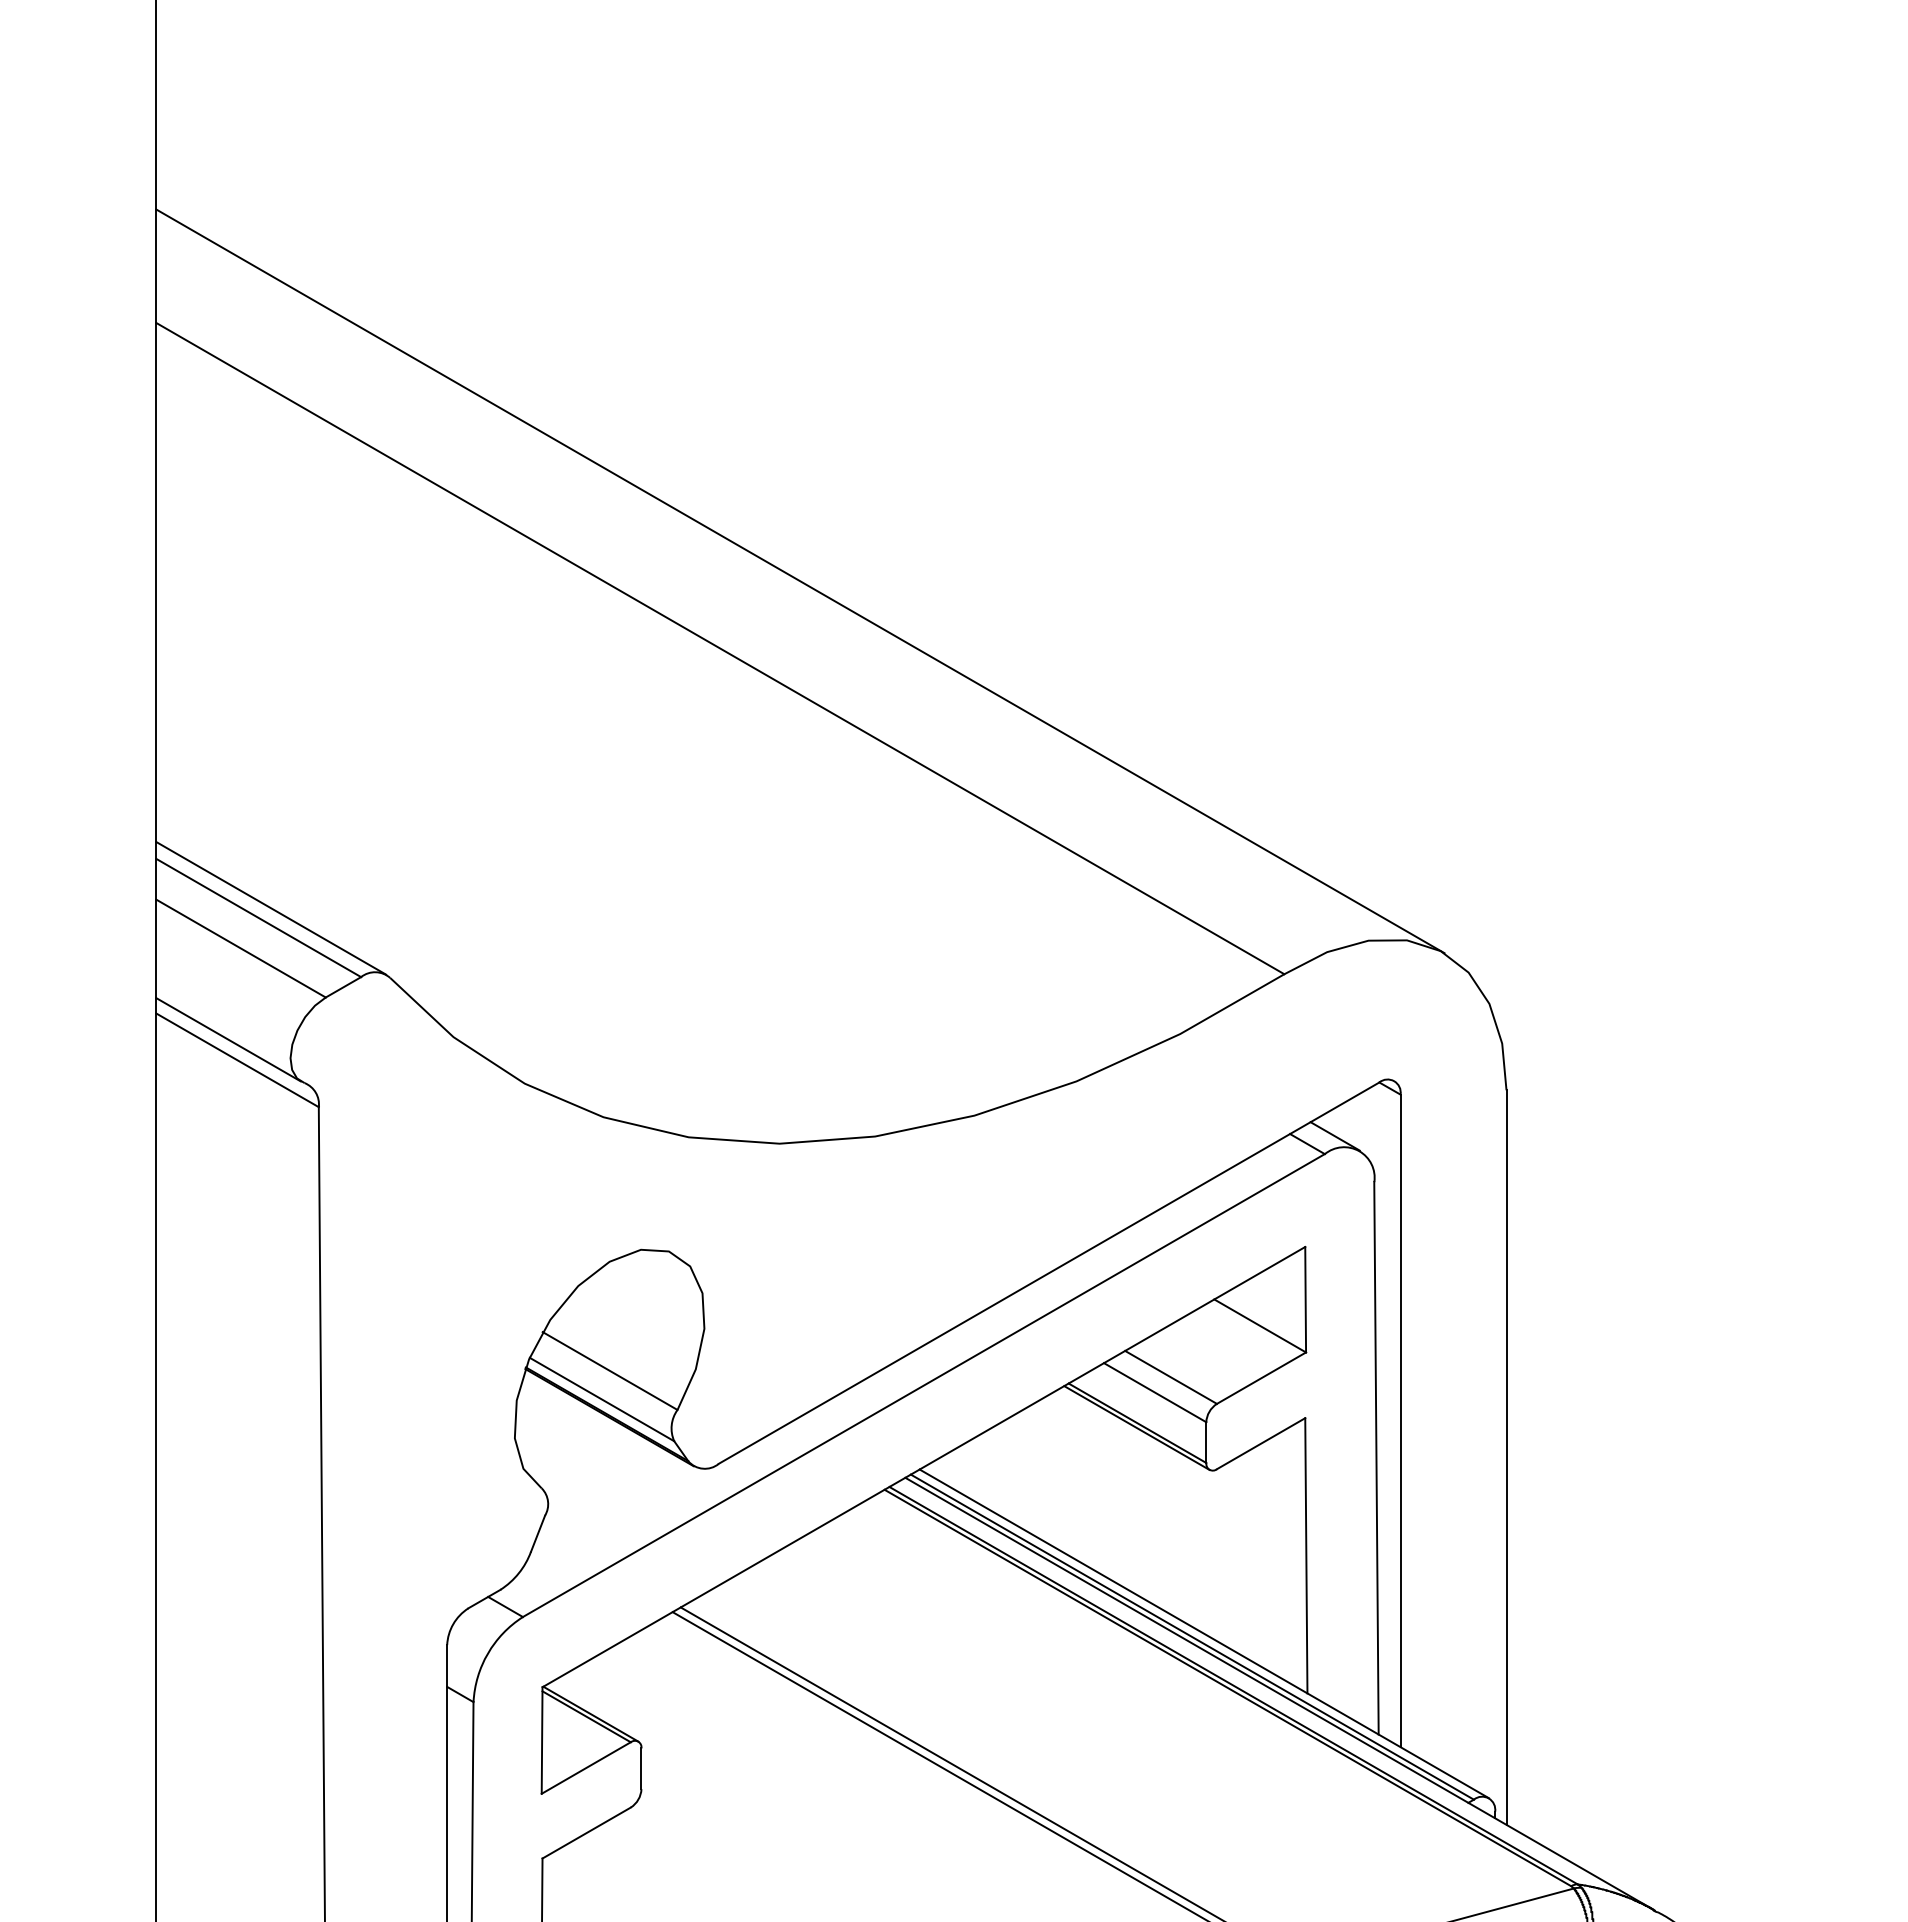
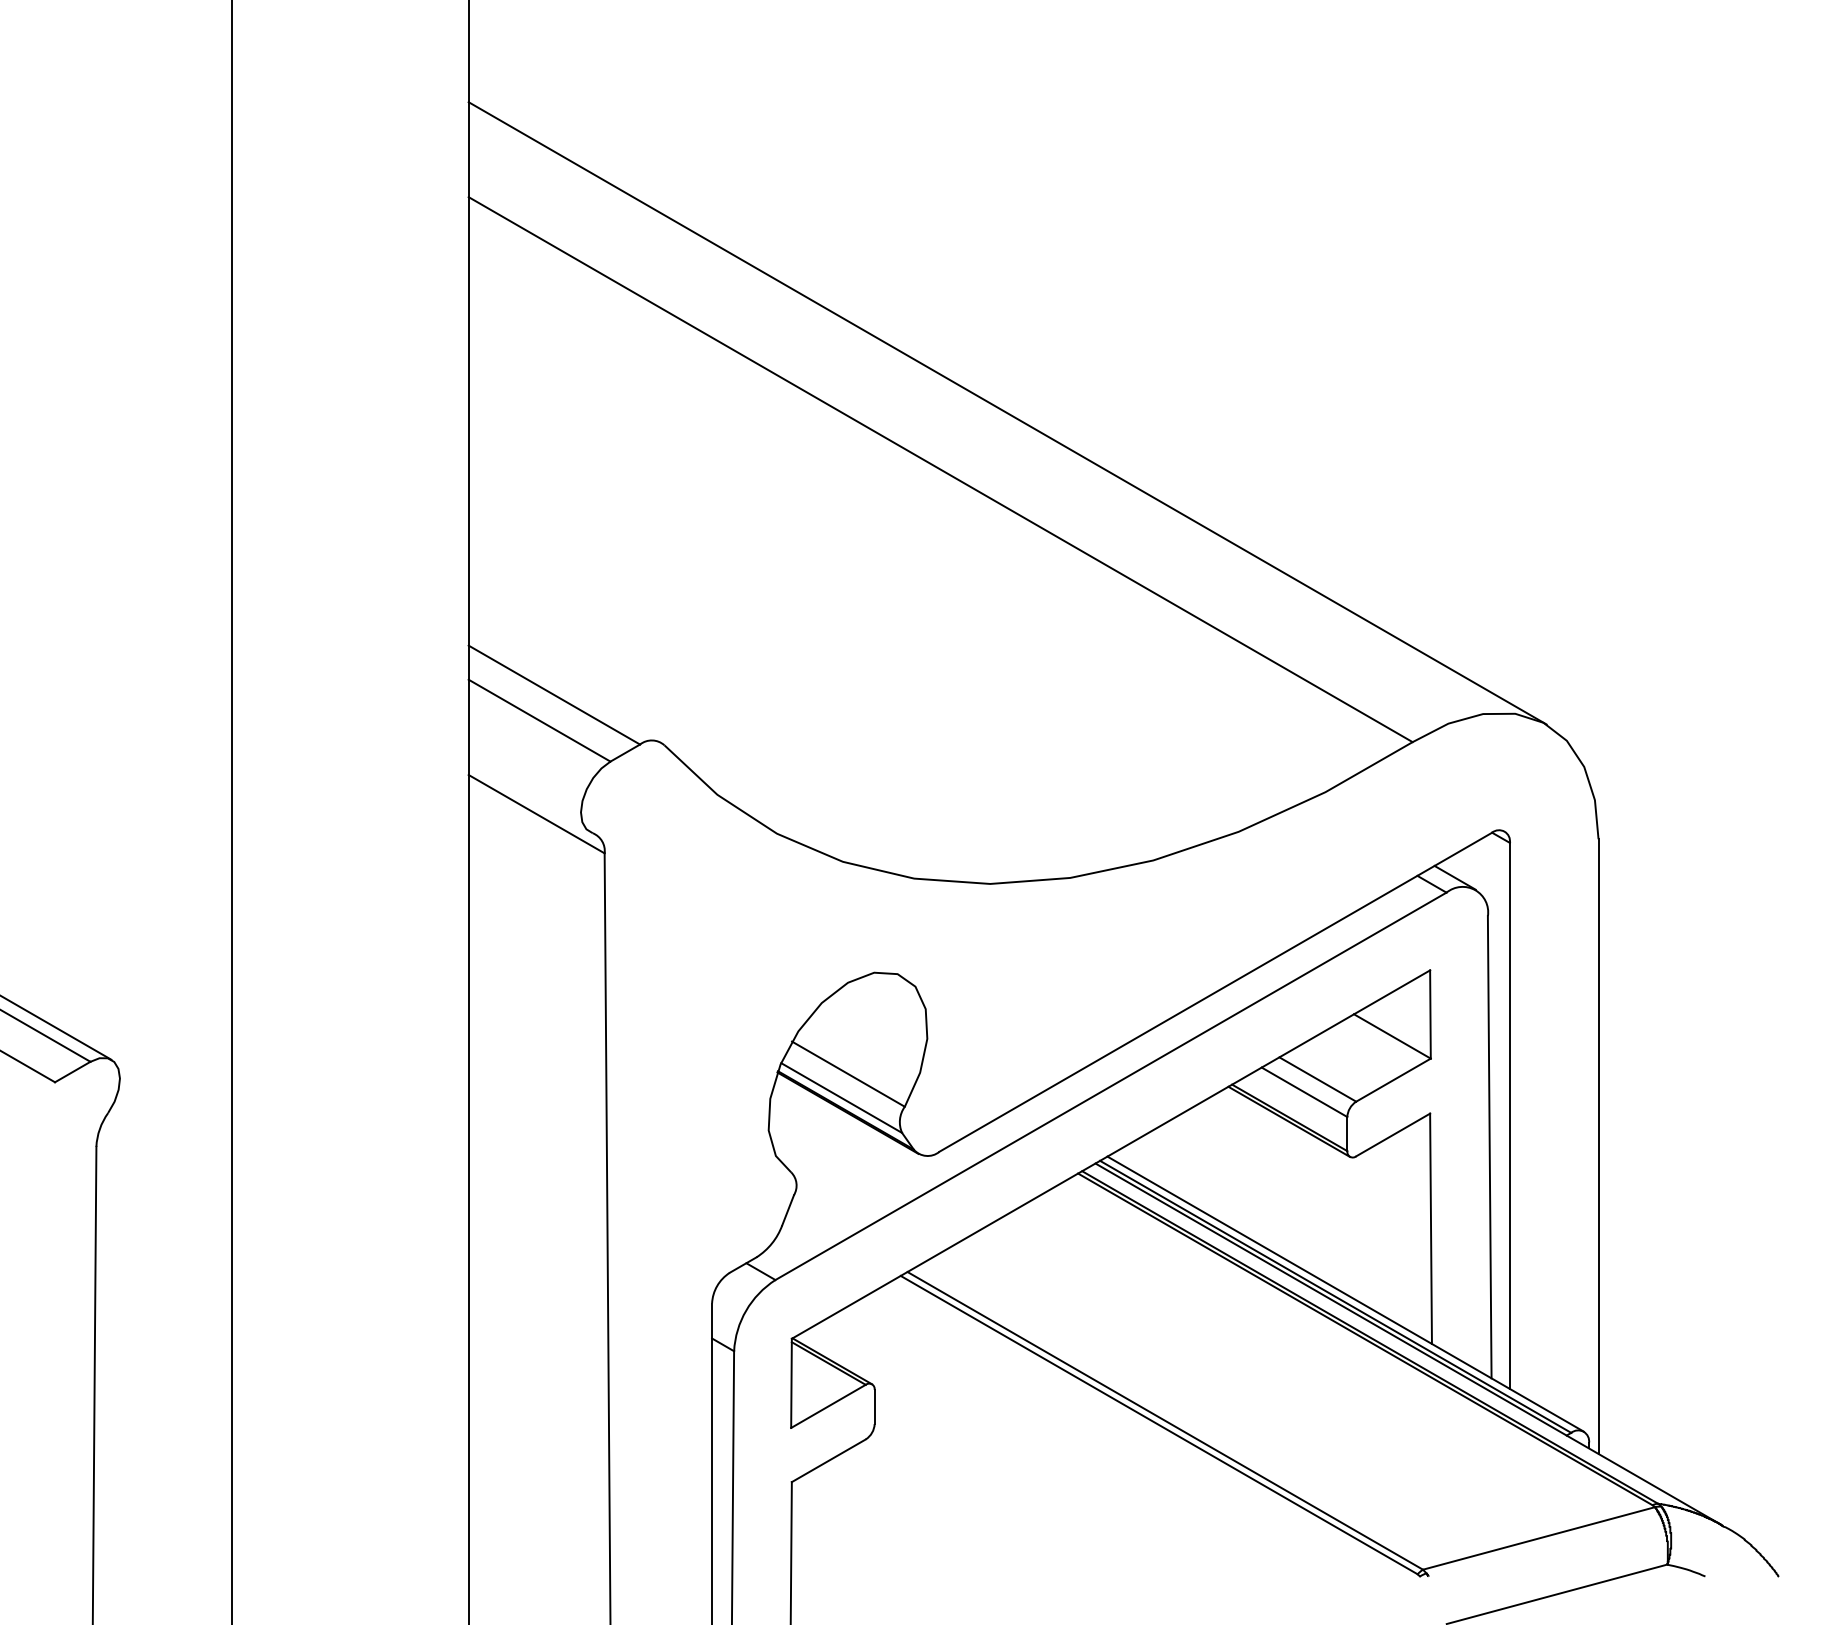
line: (270, 907) -> (564, 686), removed
line: (227, 1039) -> (528, 796), removed

